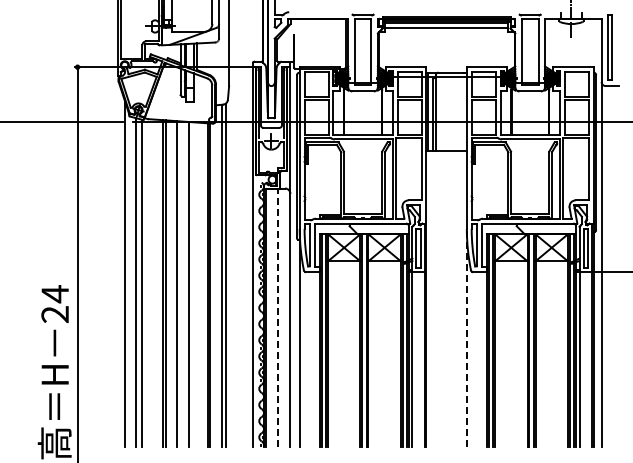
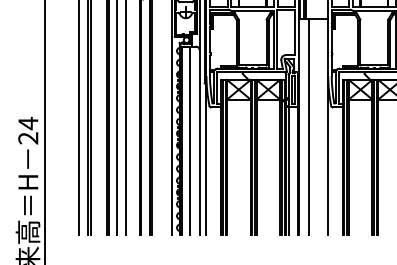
line: (439, 298) -> (308, 126), added
line: (277, 317) -> (190, 140), dashed -> solid
line: (466, 337) -> (327, 155), dashed -> solid

